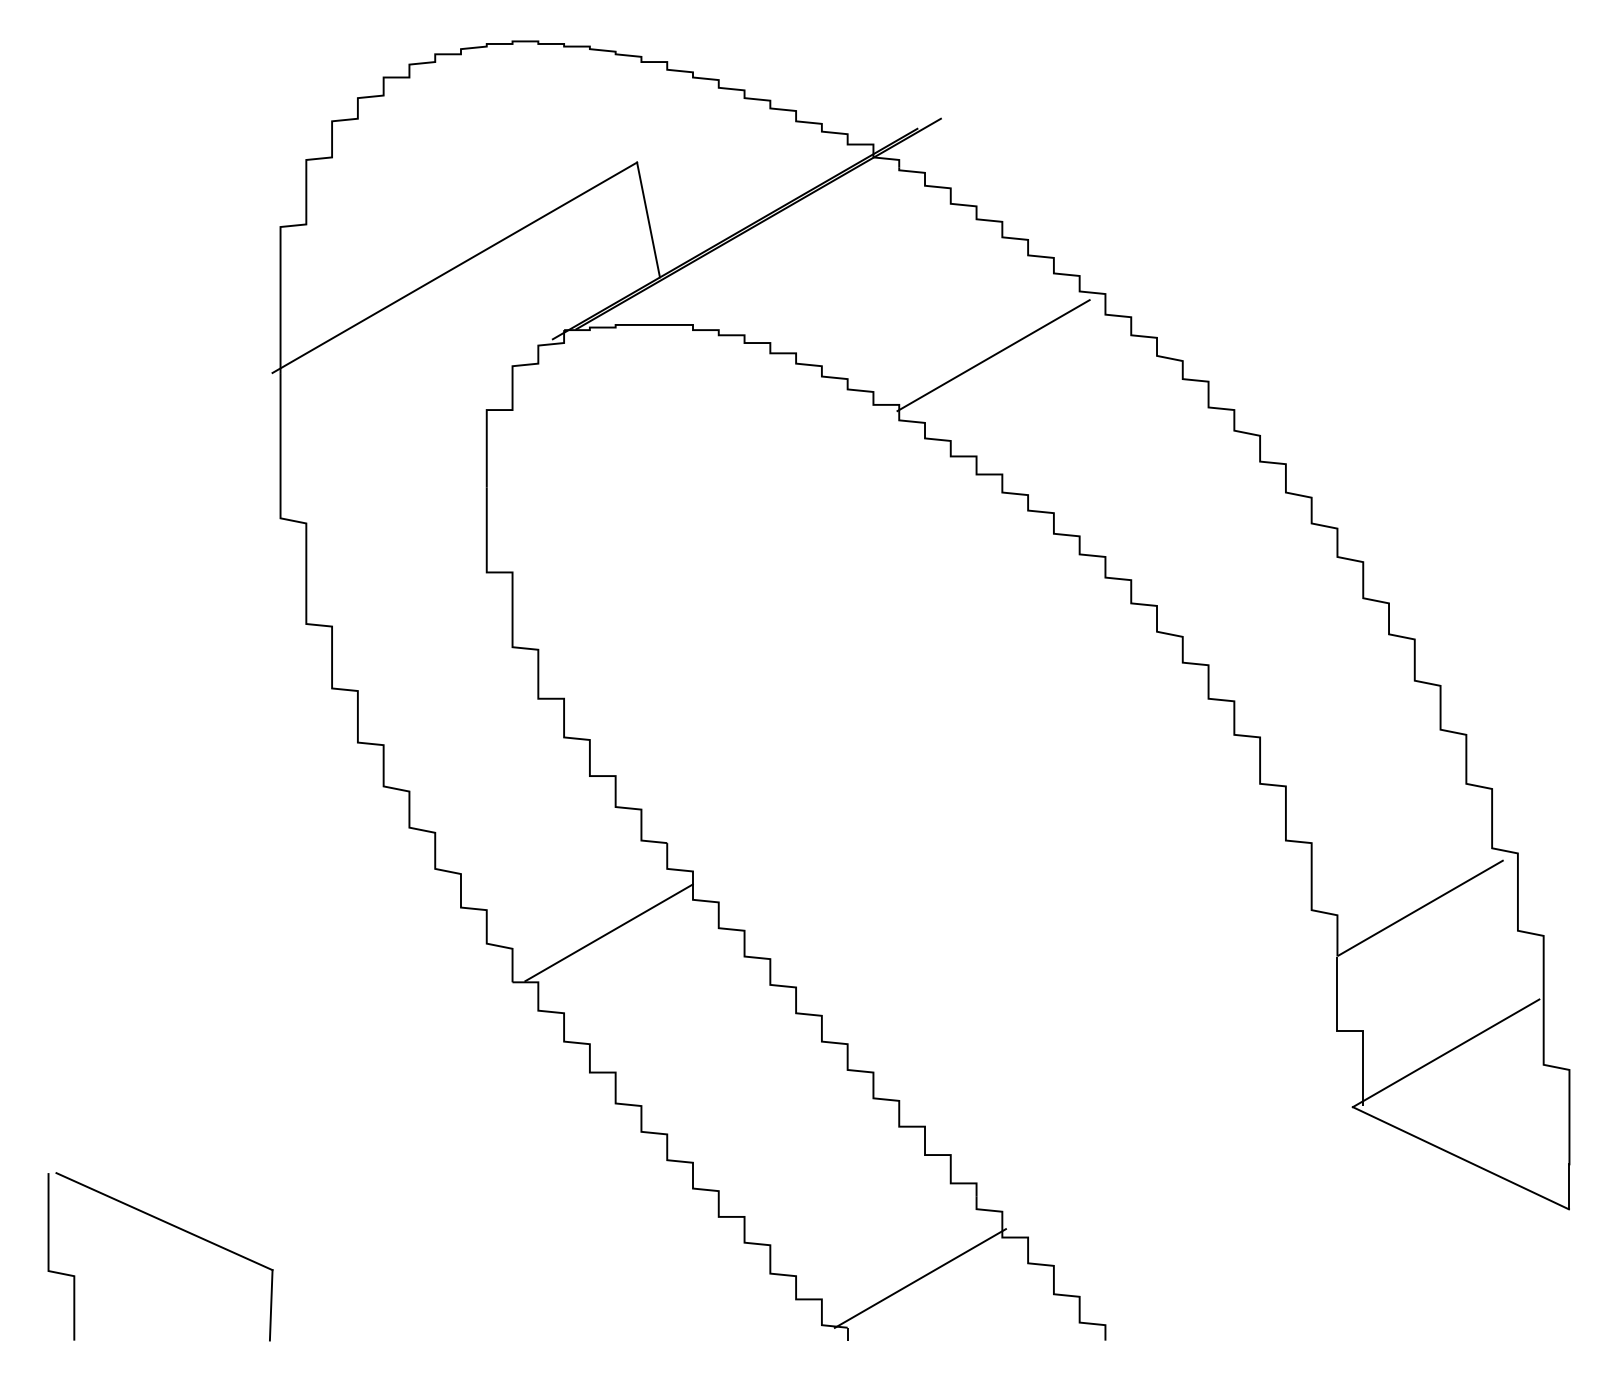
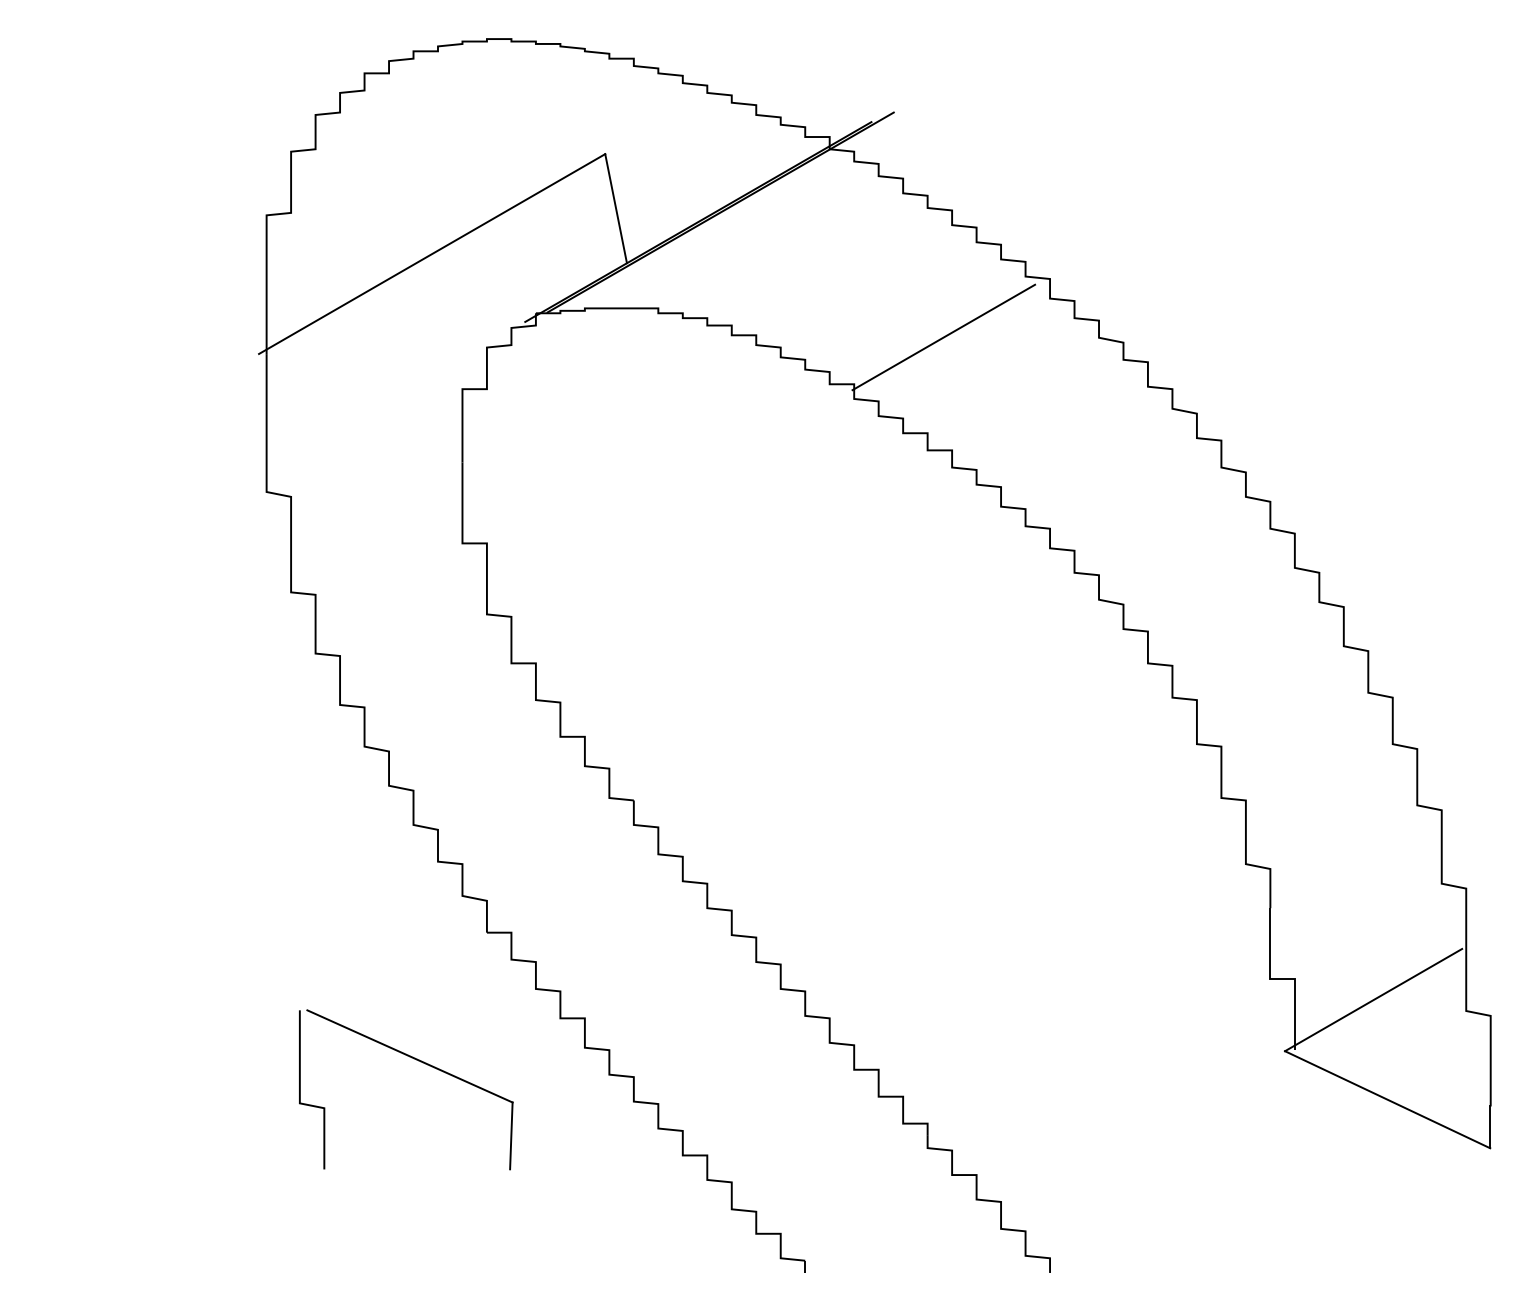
line: (1420, 907) -> (1349, 861), removed
line: (608, 932) -> (578, 885), removed
part: (174, 1227) -> (419, 1061), moved
line: (919, 1278) -> (873, 1213), removed

